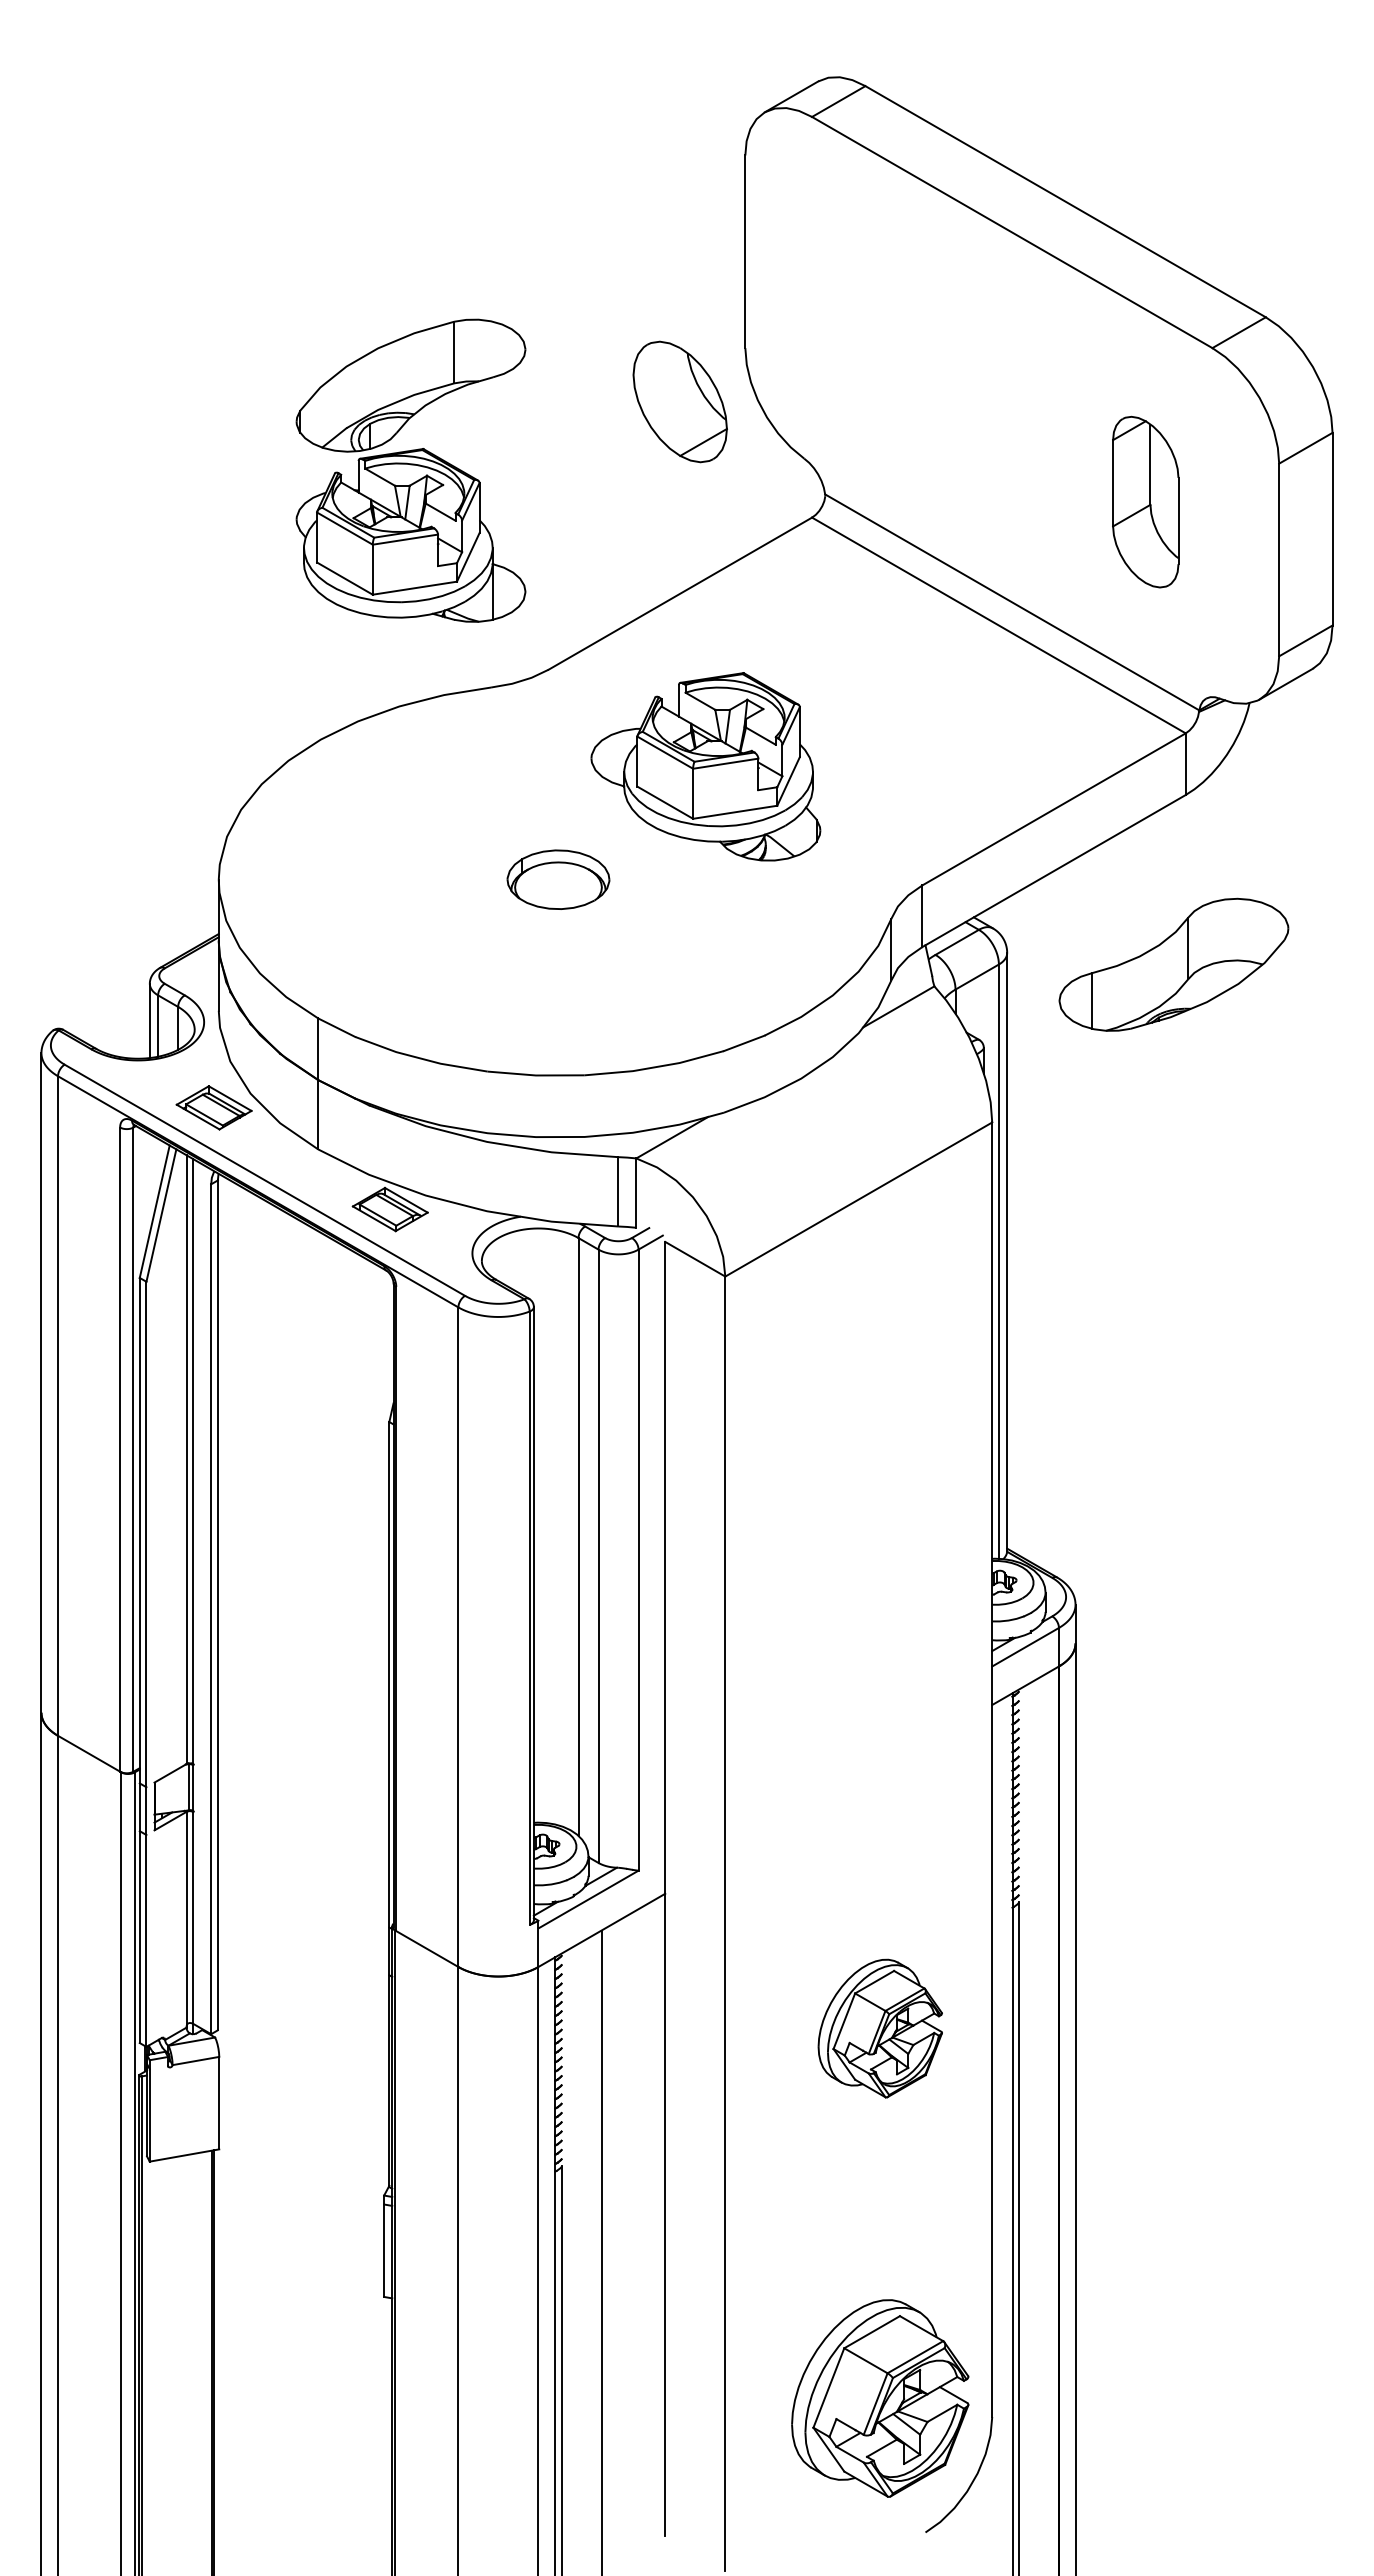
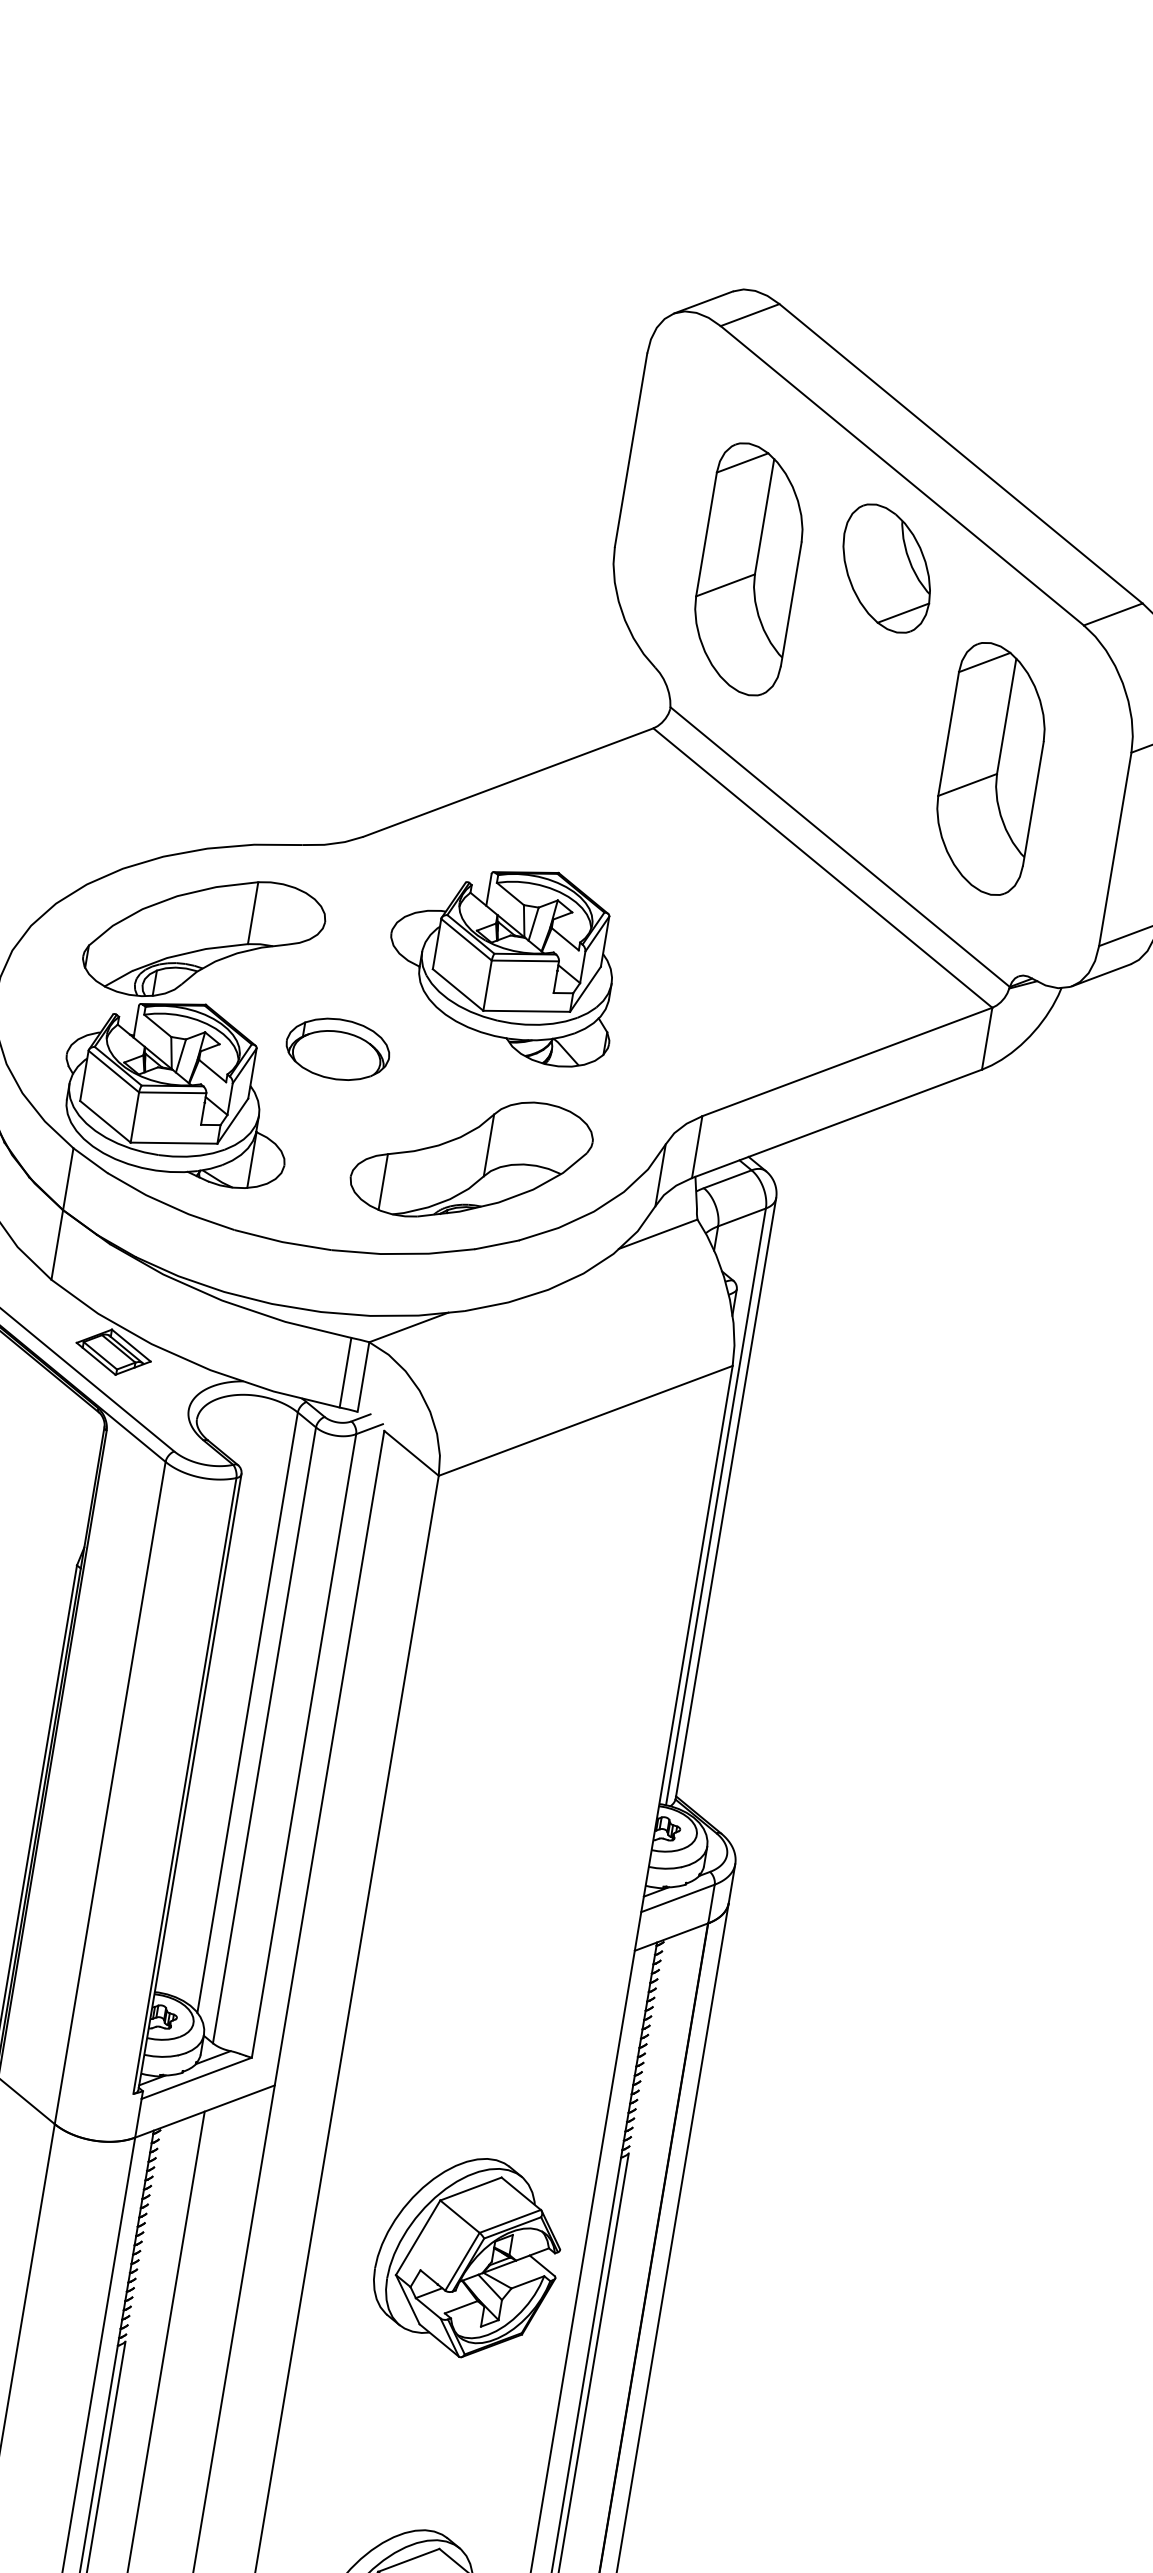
part: (878, 347) -> (748, 568), added
part: (679, 401) -> (886, 567), moved
part: (410, 470) -> (189, 1024), moved
part: (1145, 501) -> (990, 768), size x1.43
part: (1173, 964) -> (471, 1159), moved
part: (880, 2028) -> (468, 2256), size x1.43

